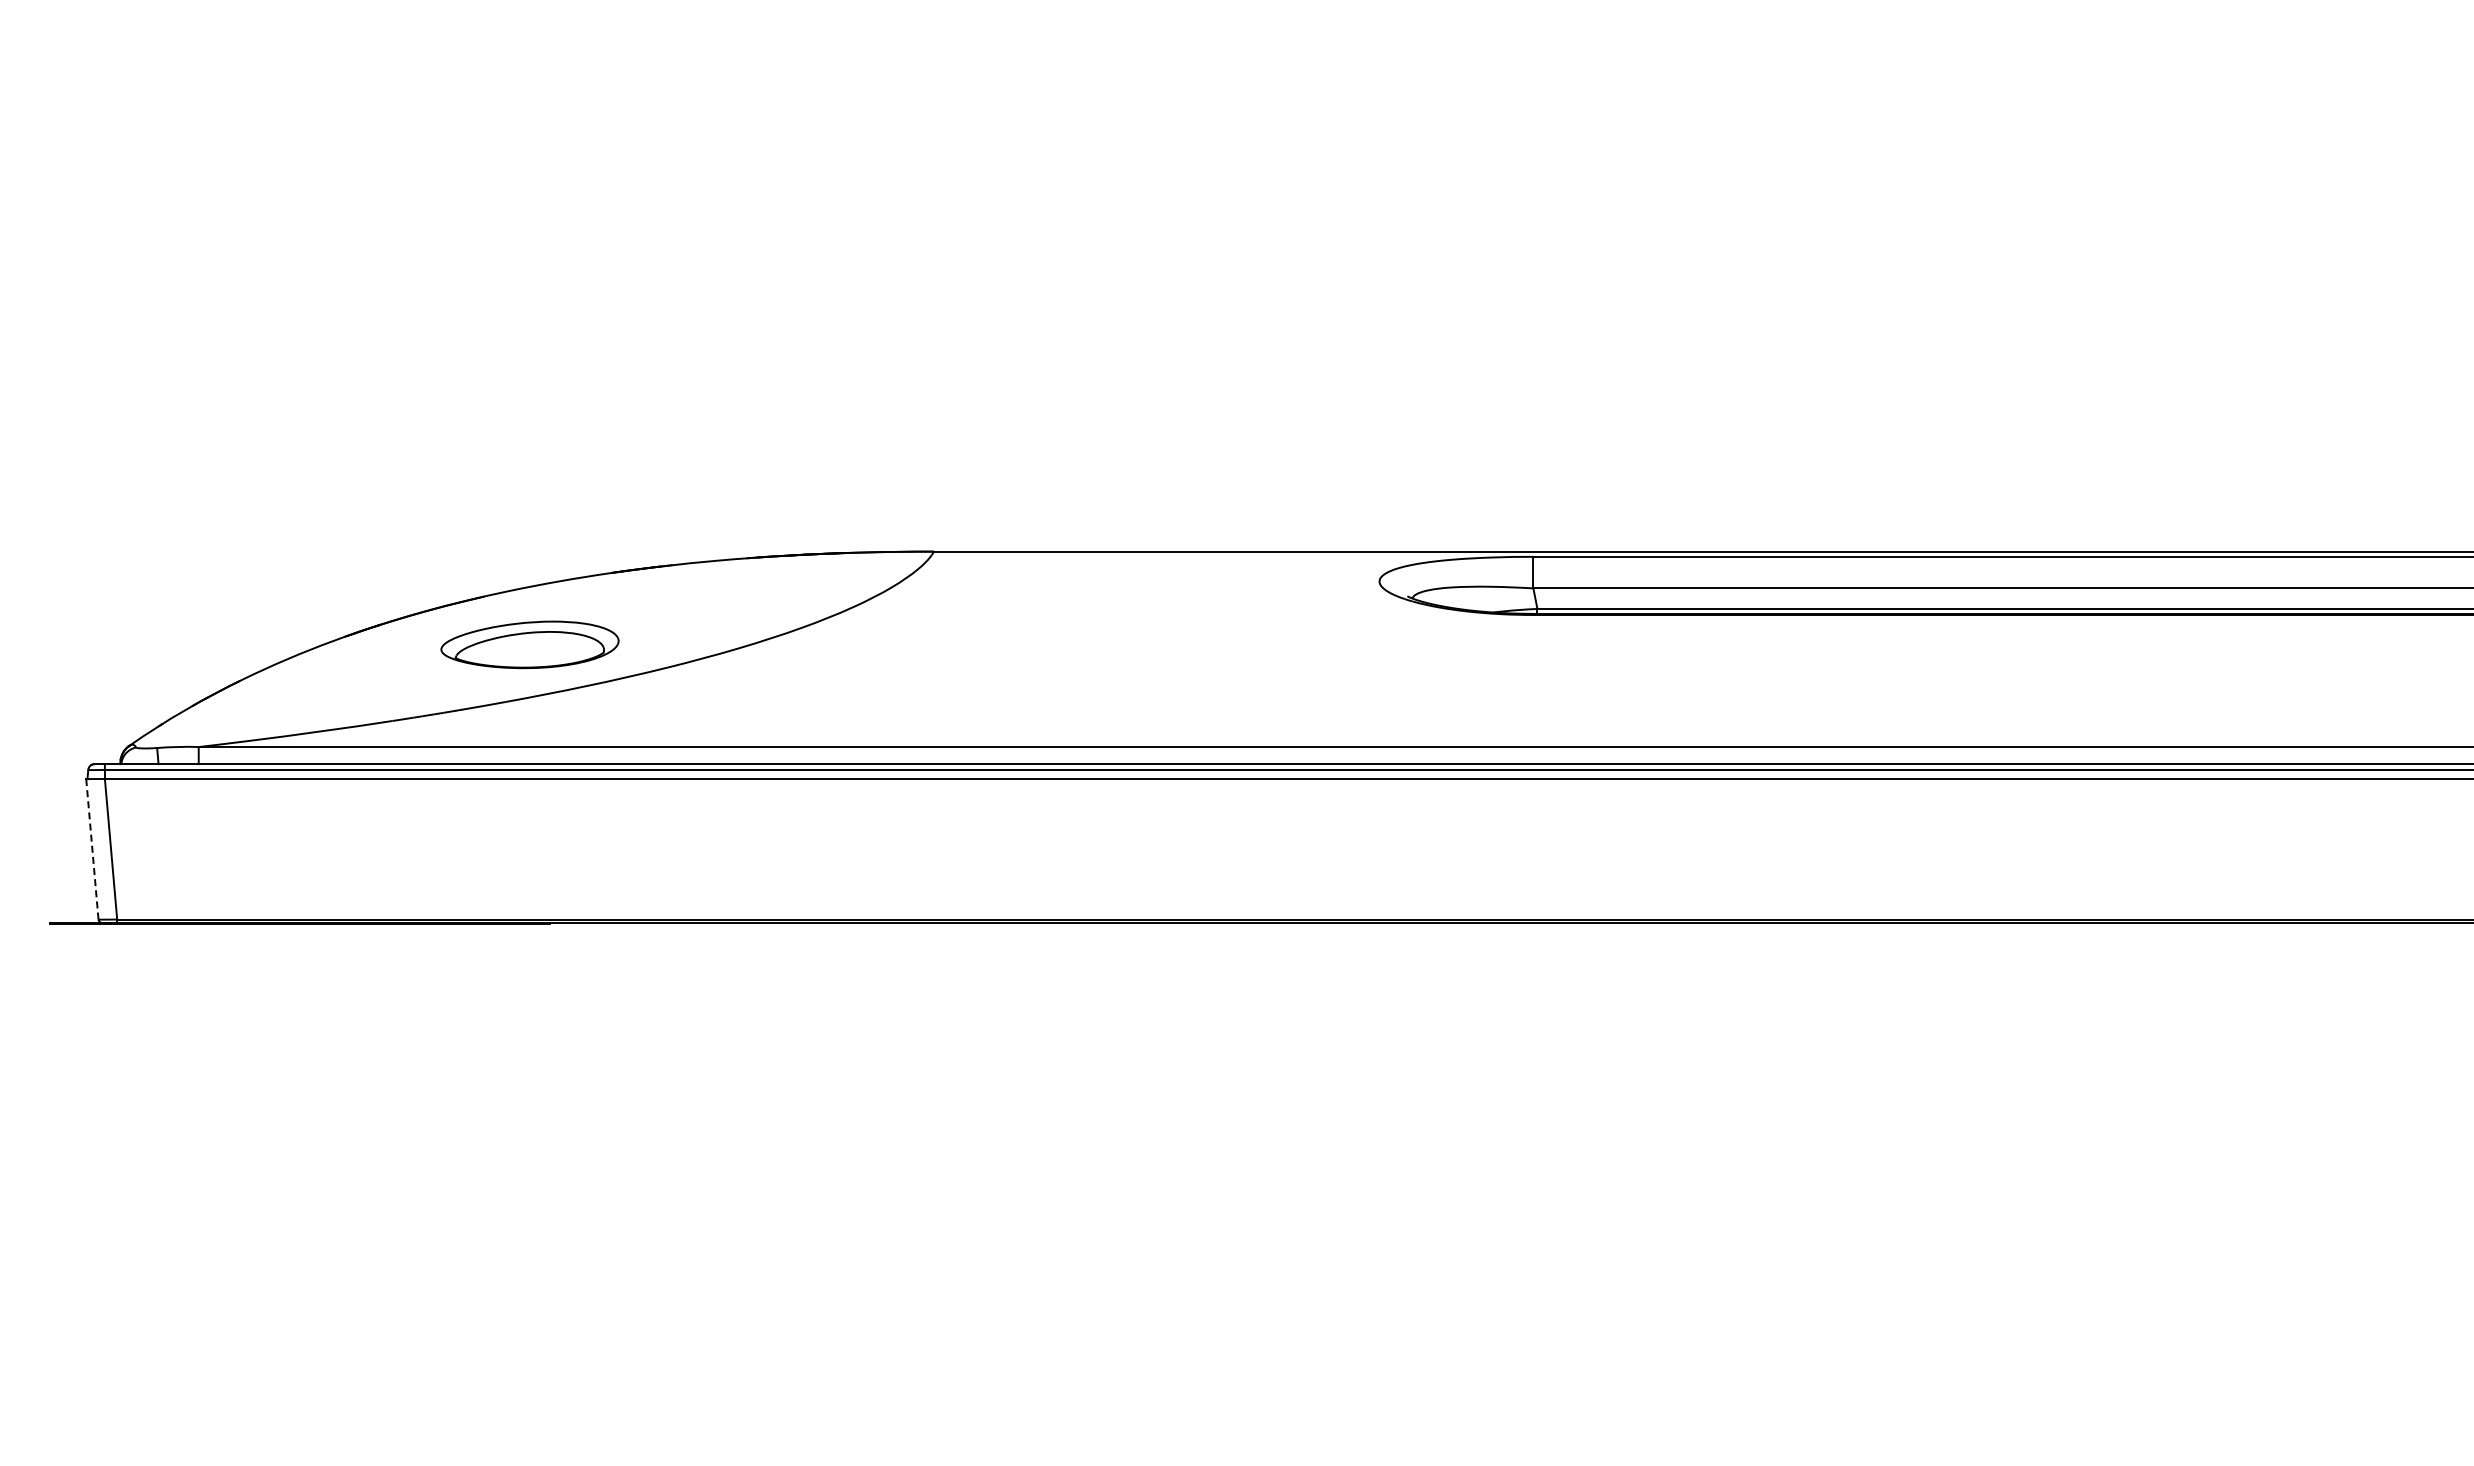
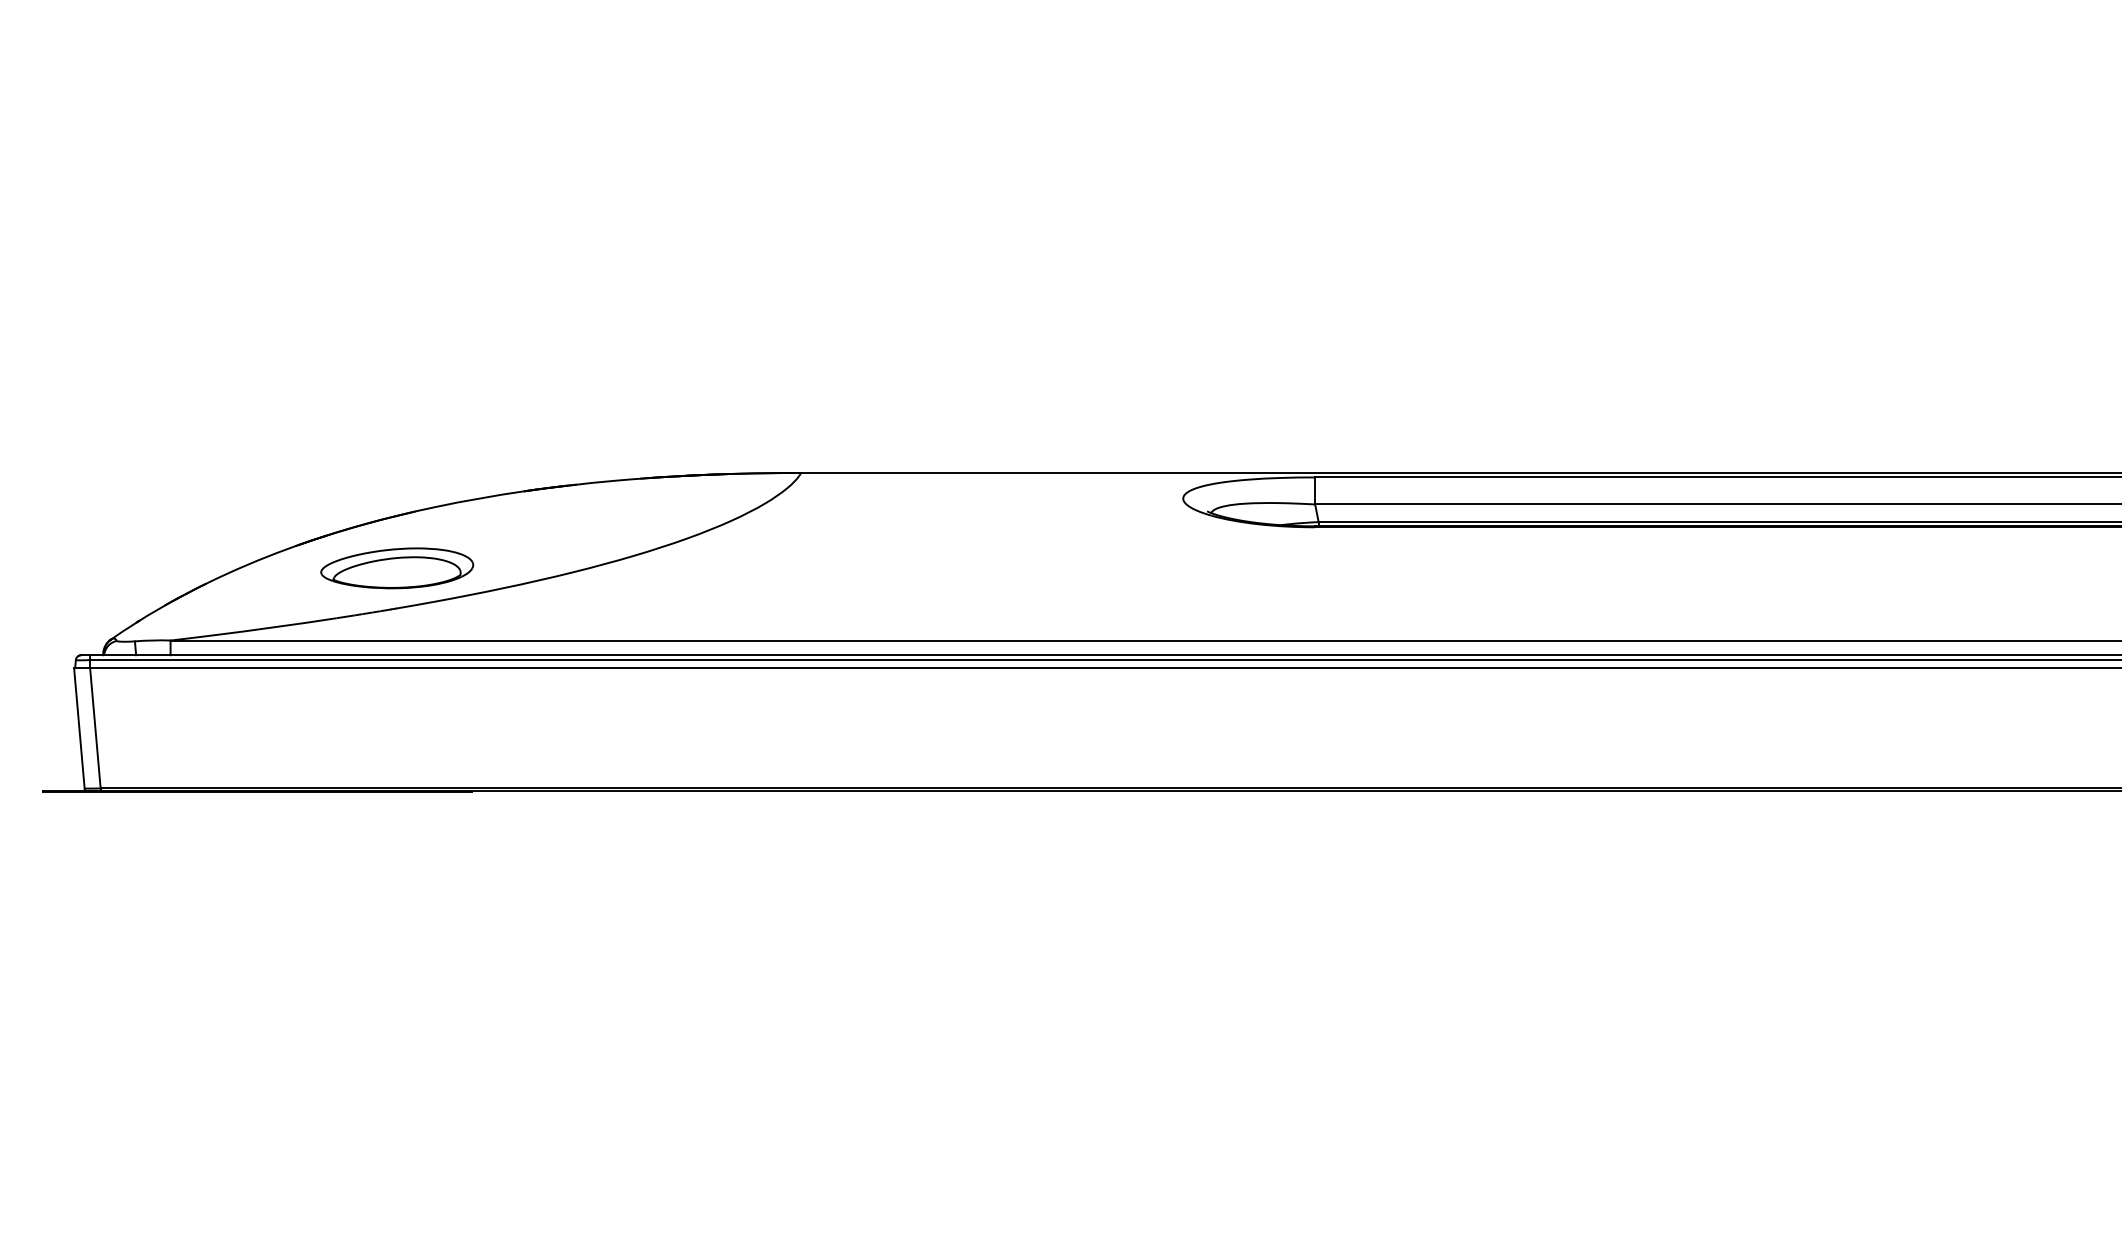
part: (529, 644) -> (396, 568), moved
line: (92, 848) -> (79, 727), dashed -> solid

